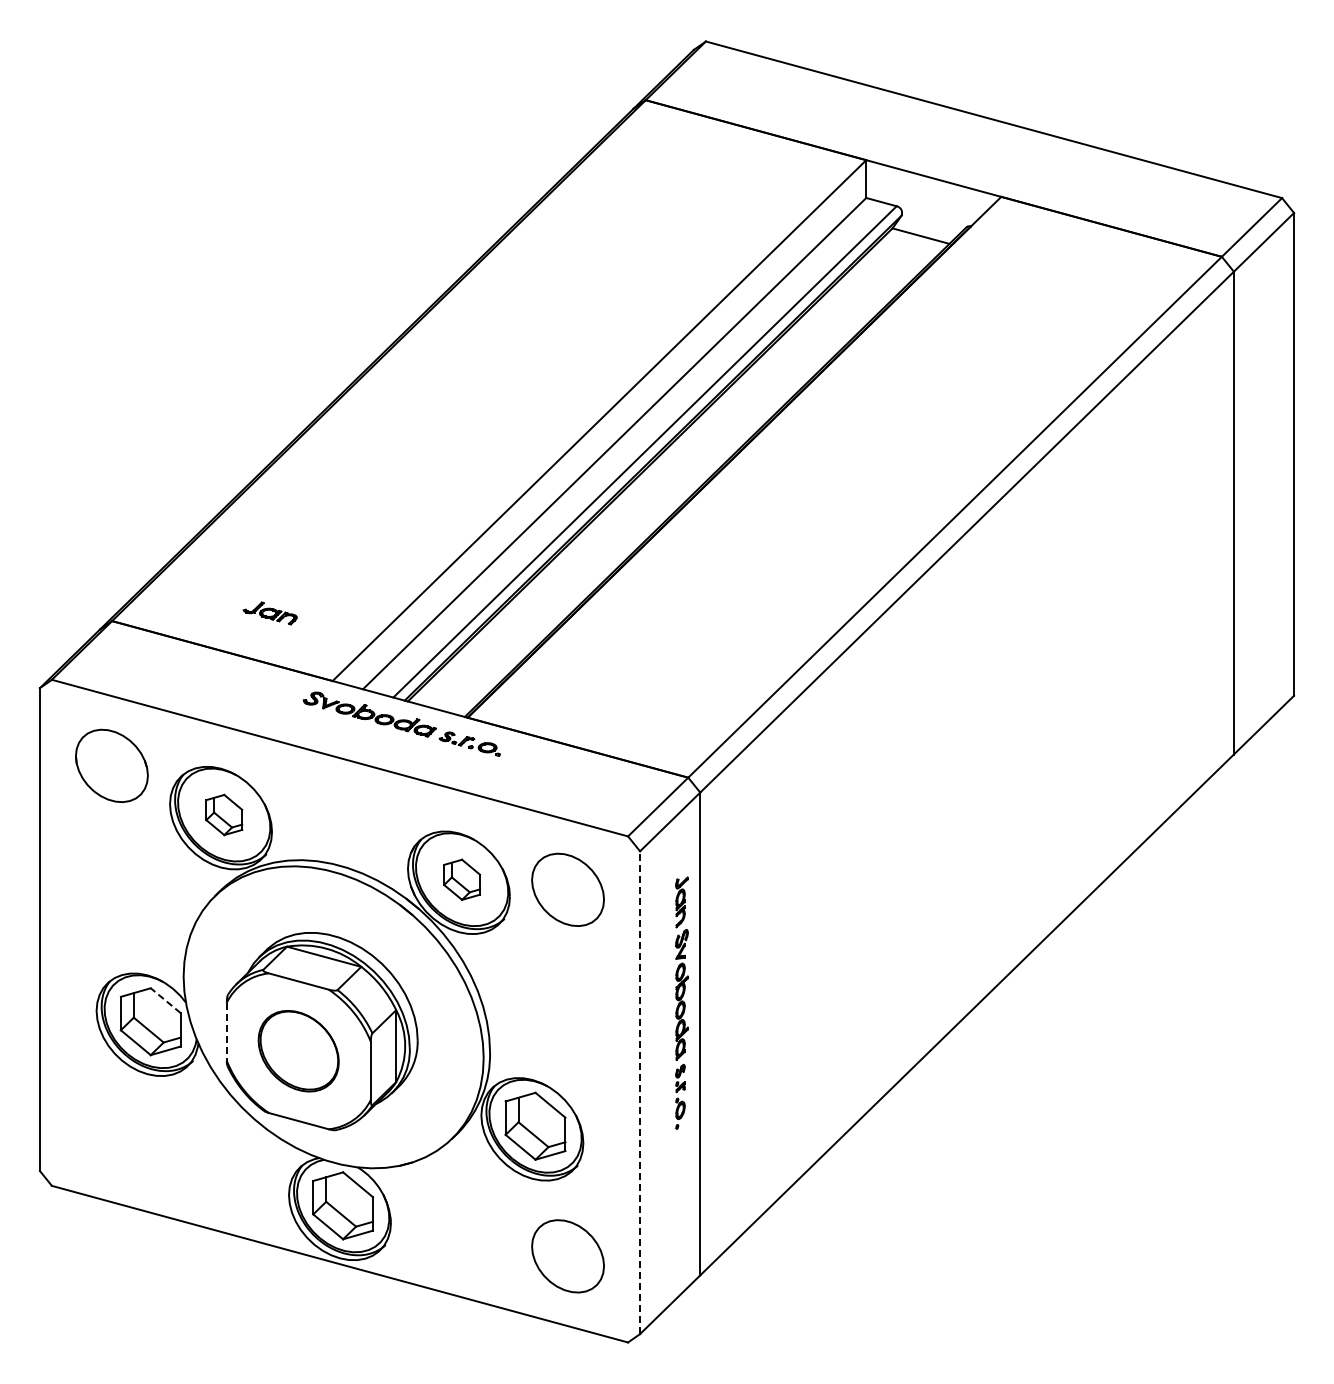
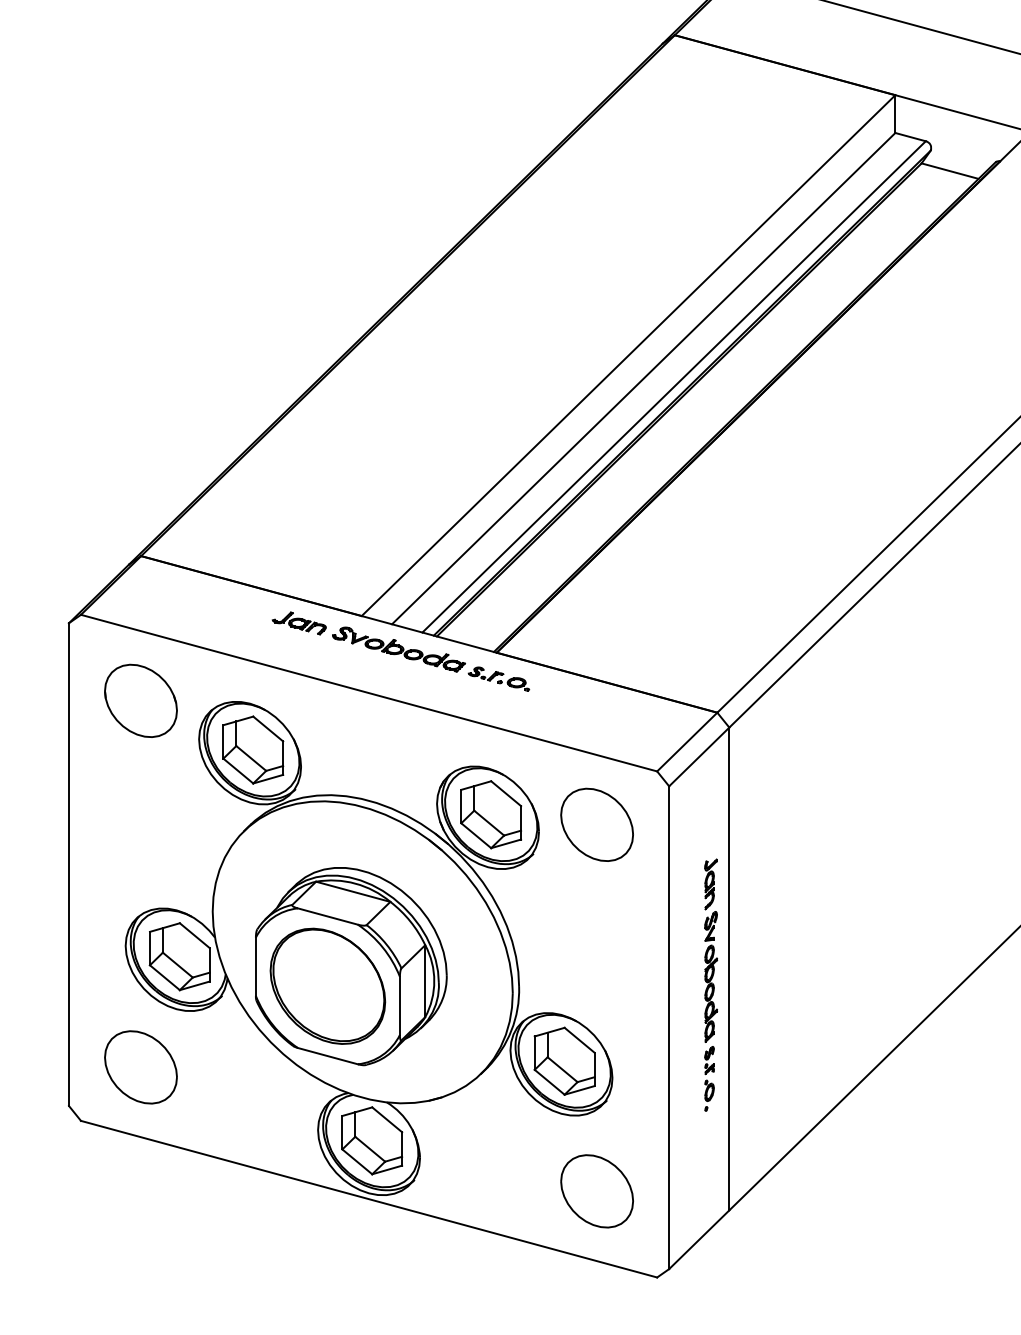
part: (269, 613) -> (298, 623), moved
part: (224, 814) -> (253, 749), size x1.67
part: (461, 879) -> (490, 814), size x1.67
line: (165, 1000) -> (194, 935), dashed -> solid
part: (681, 1002) -> (710, 984), moved
line: (226, 1032) -> (255, 967), dashed -> solid
part: (298, 1050) -> (327, 985), size x1.43
line: (640, 1092) -> (669, 1027), dashed -> solid
part: (111, 1132) -> (140, 1067), added

